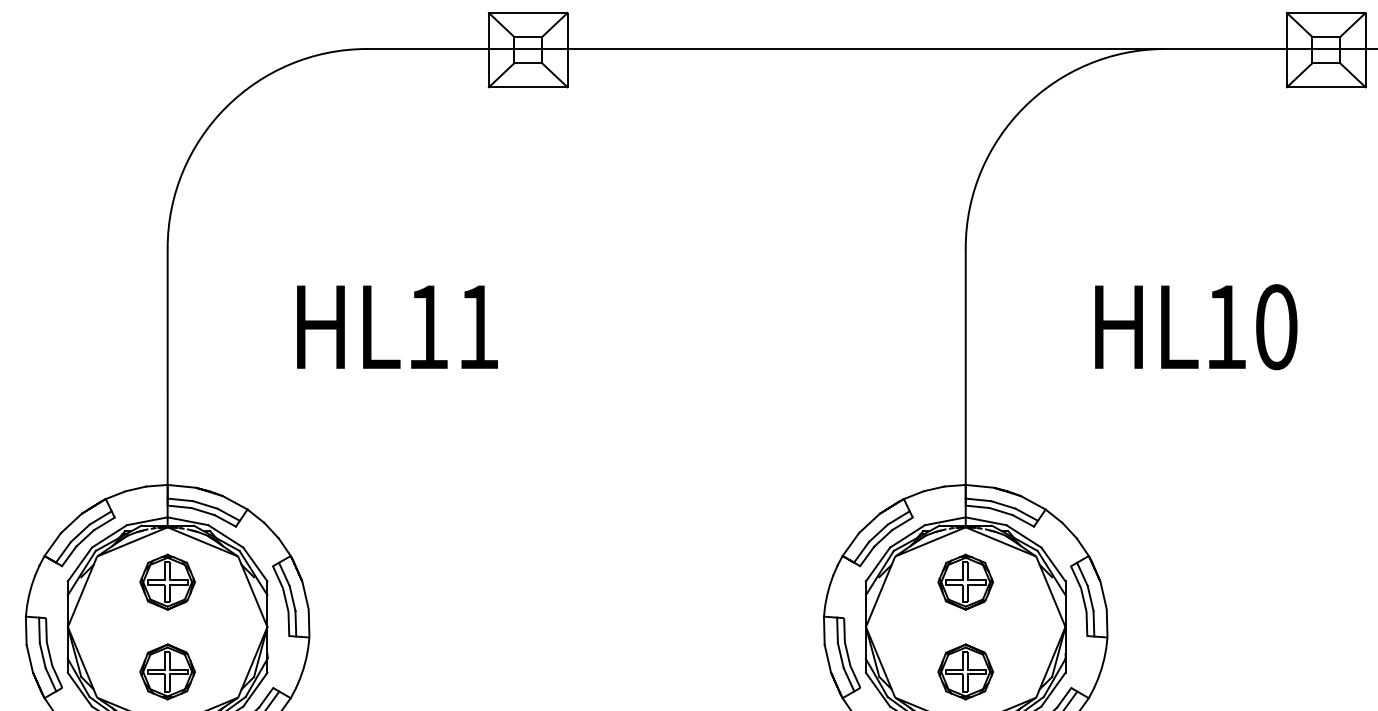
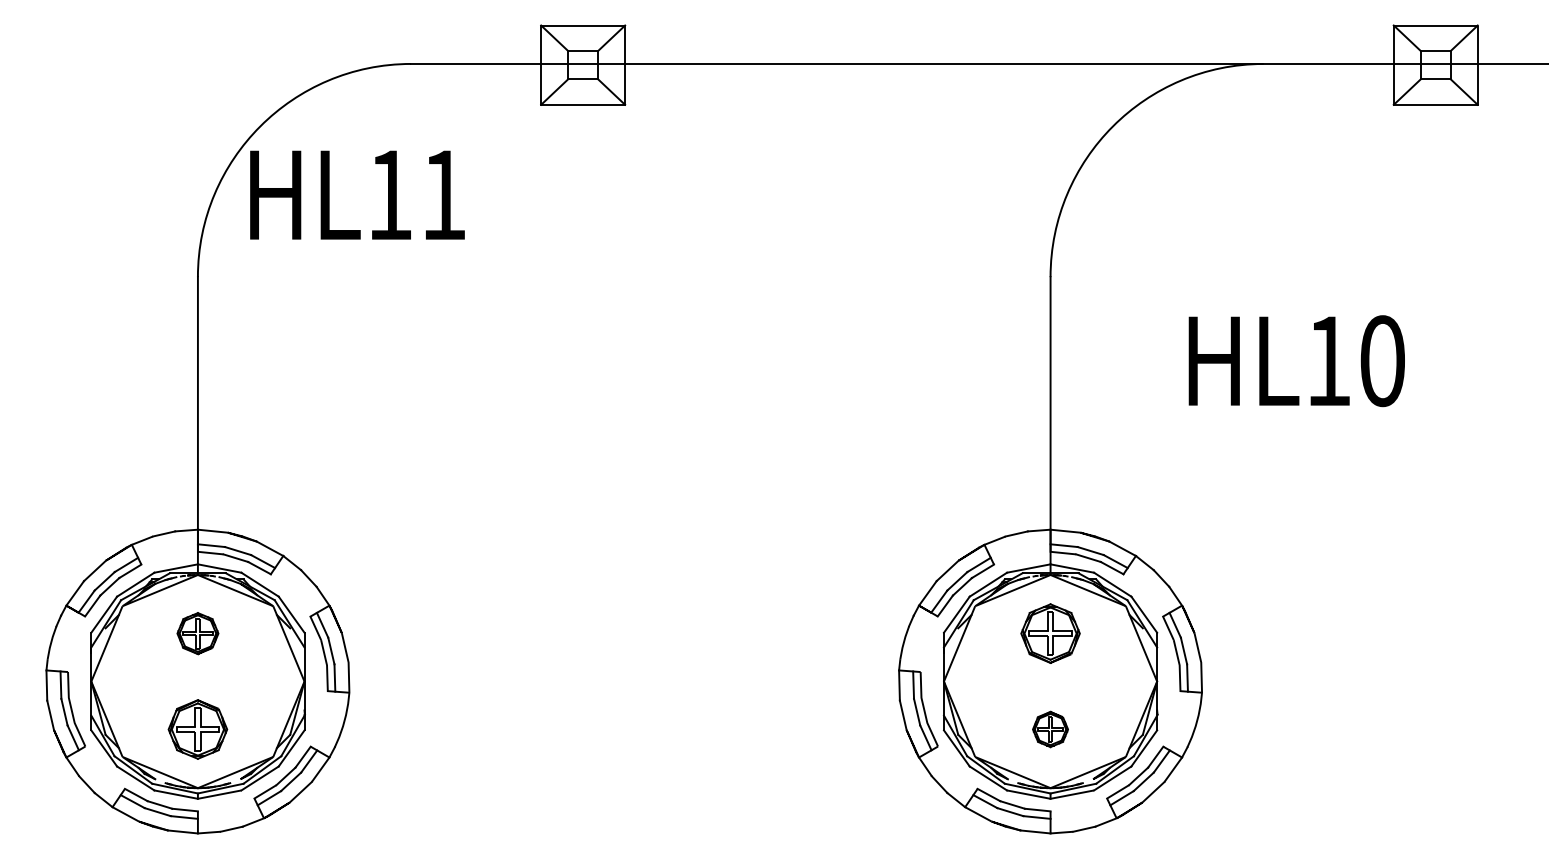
text: (397, 326) -> (357, 194), moved
part: (167, 582) -> (197, 633), size x0.7
part: (965, 671) -> (1050, 729), size x0.6

